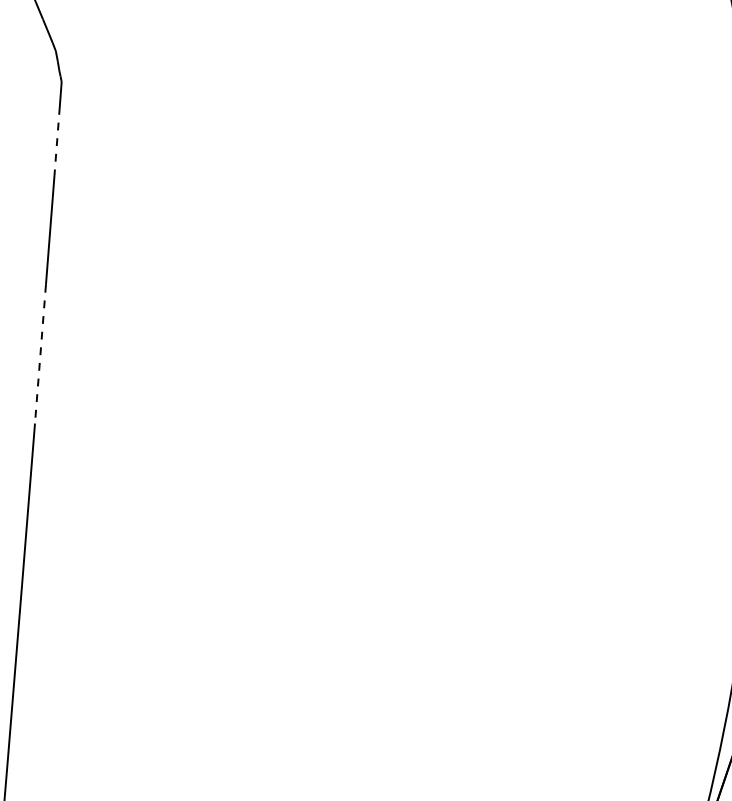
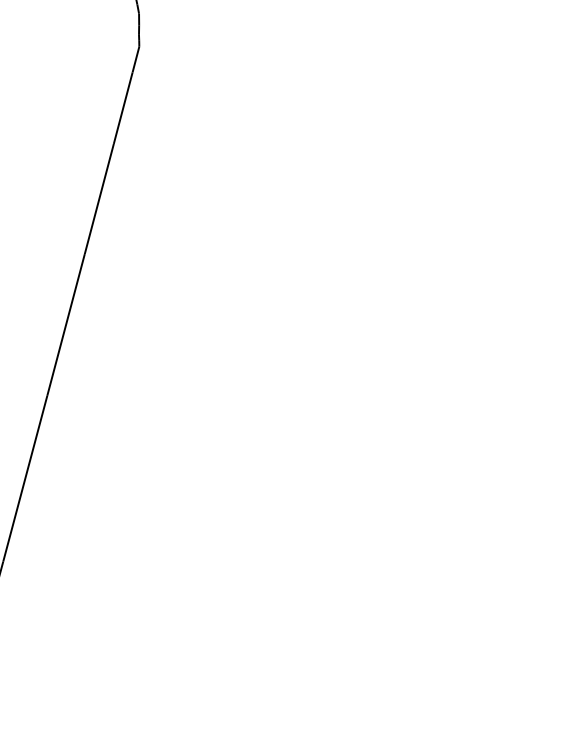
line: (57, 142) -> (123, 108), dashed -> solid
line: (40, 354) -> (66, 325), dashed -> solid

